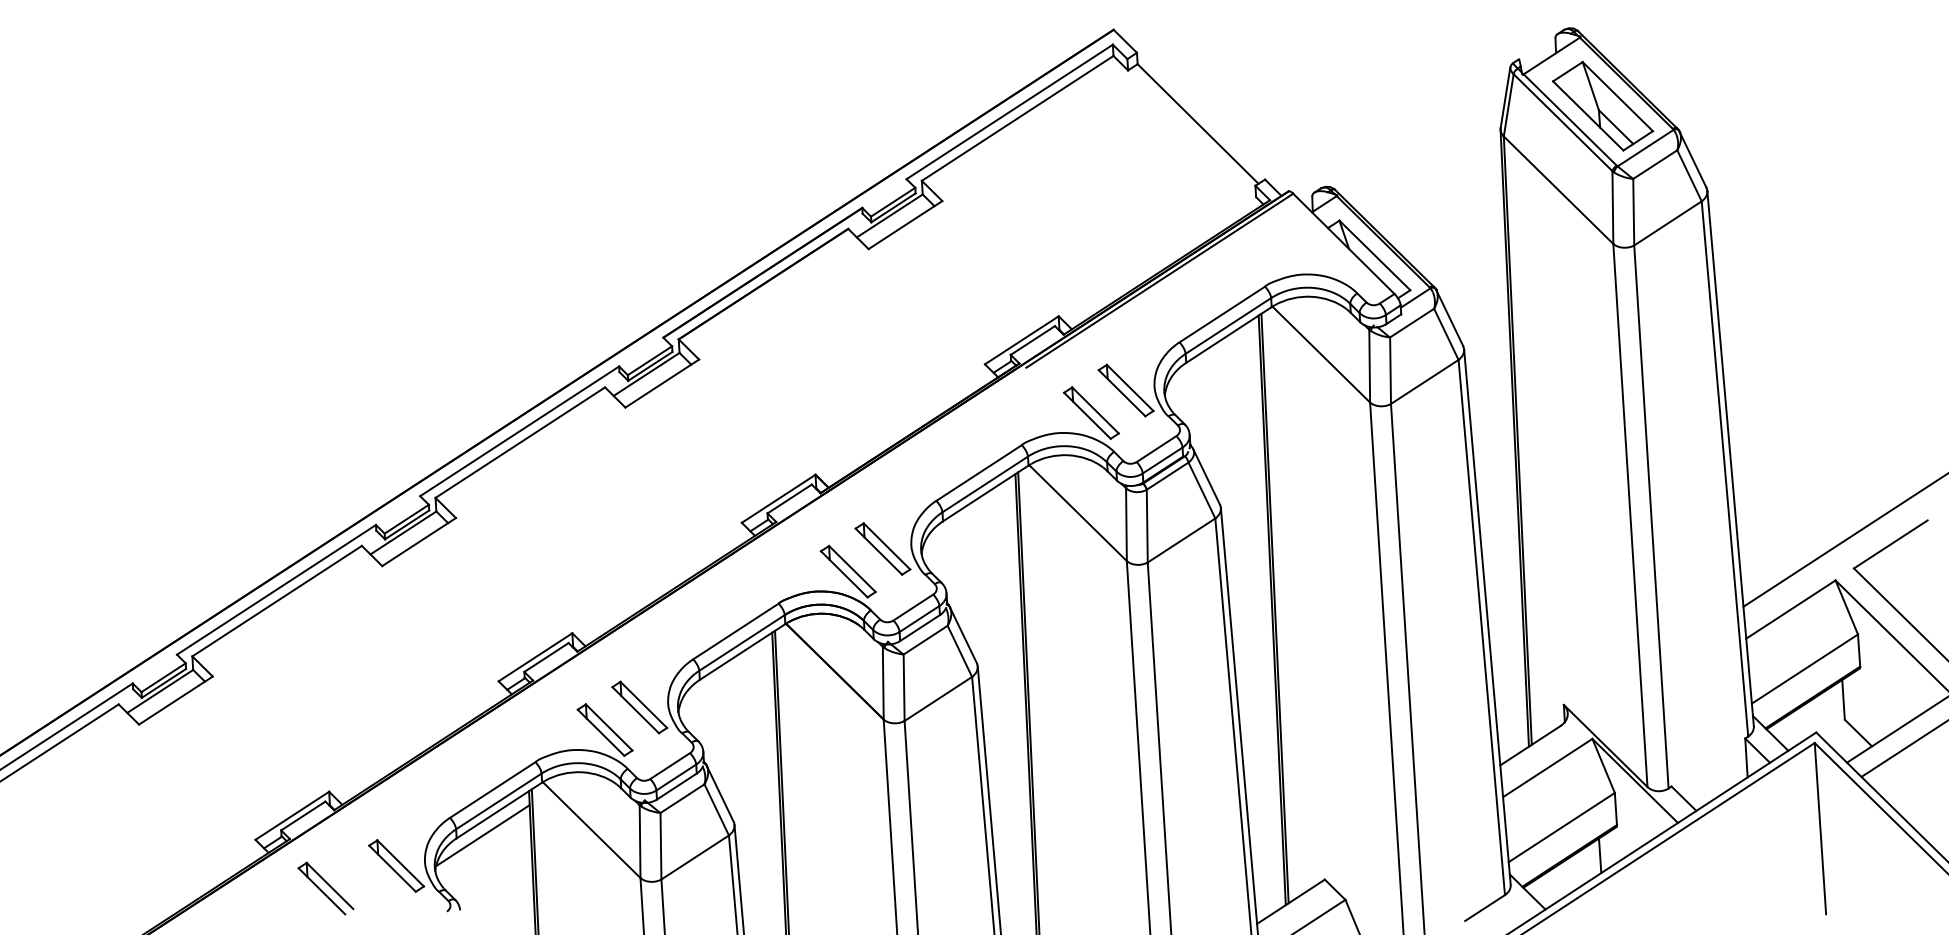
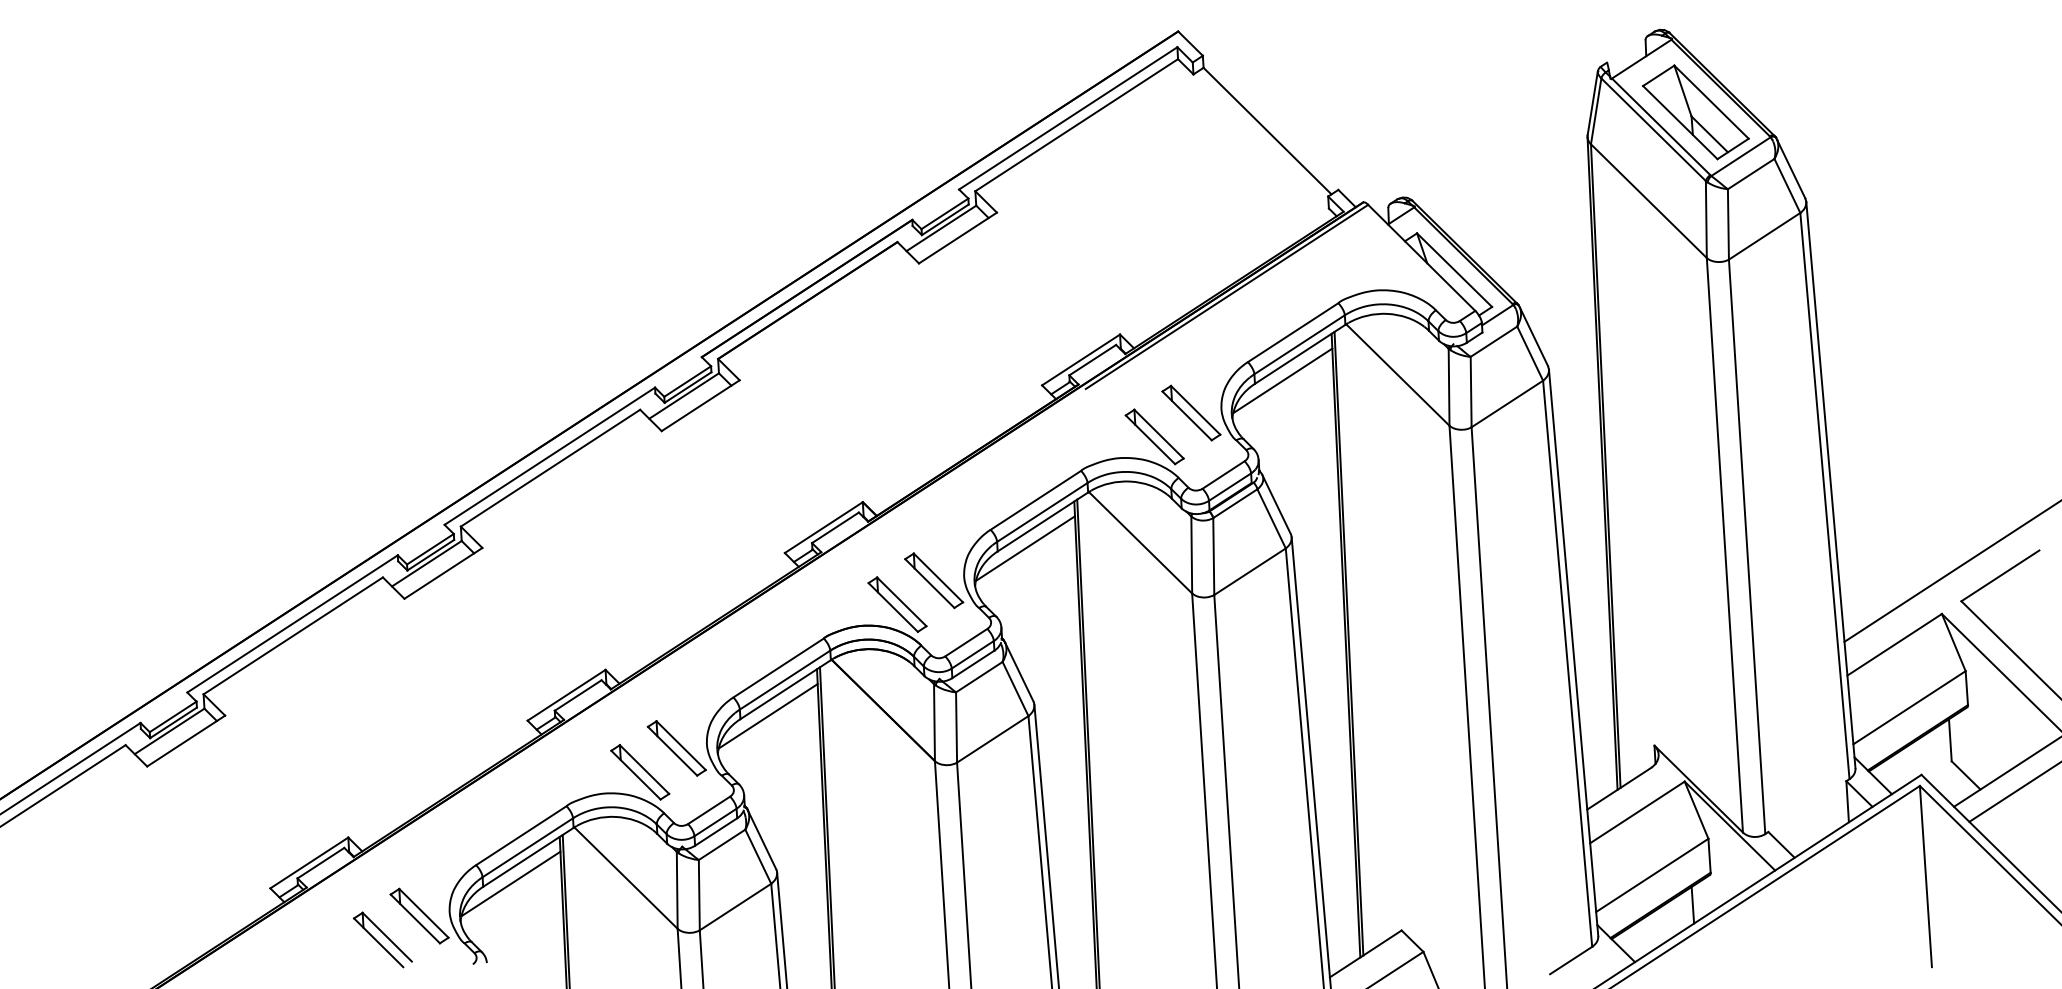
line: (1212, 359) -> (1282, 380), added
line: (969, 518) -> (1025, 548), added
line: (725, 676) -> (767, 715), added
part: (325, 888) -> (382, 939), moved

